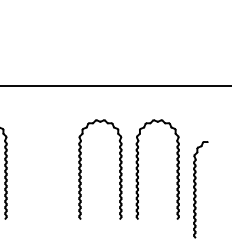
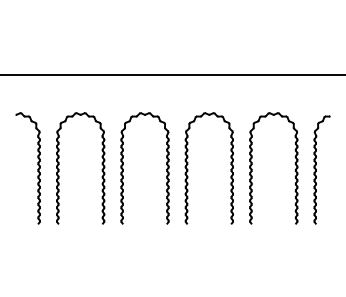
part: (23, 169) -> (123, 168), added
part: (200, 189) -> (321, 169), moved

